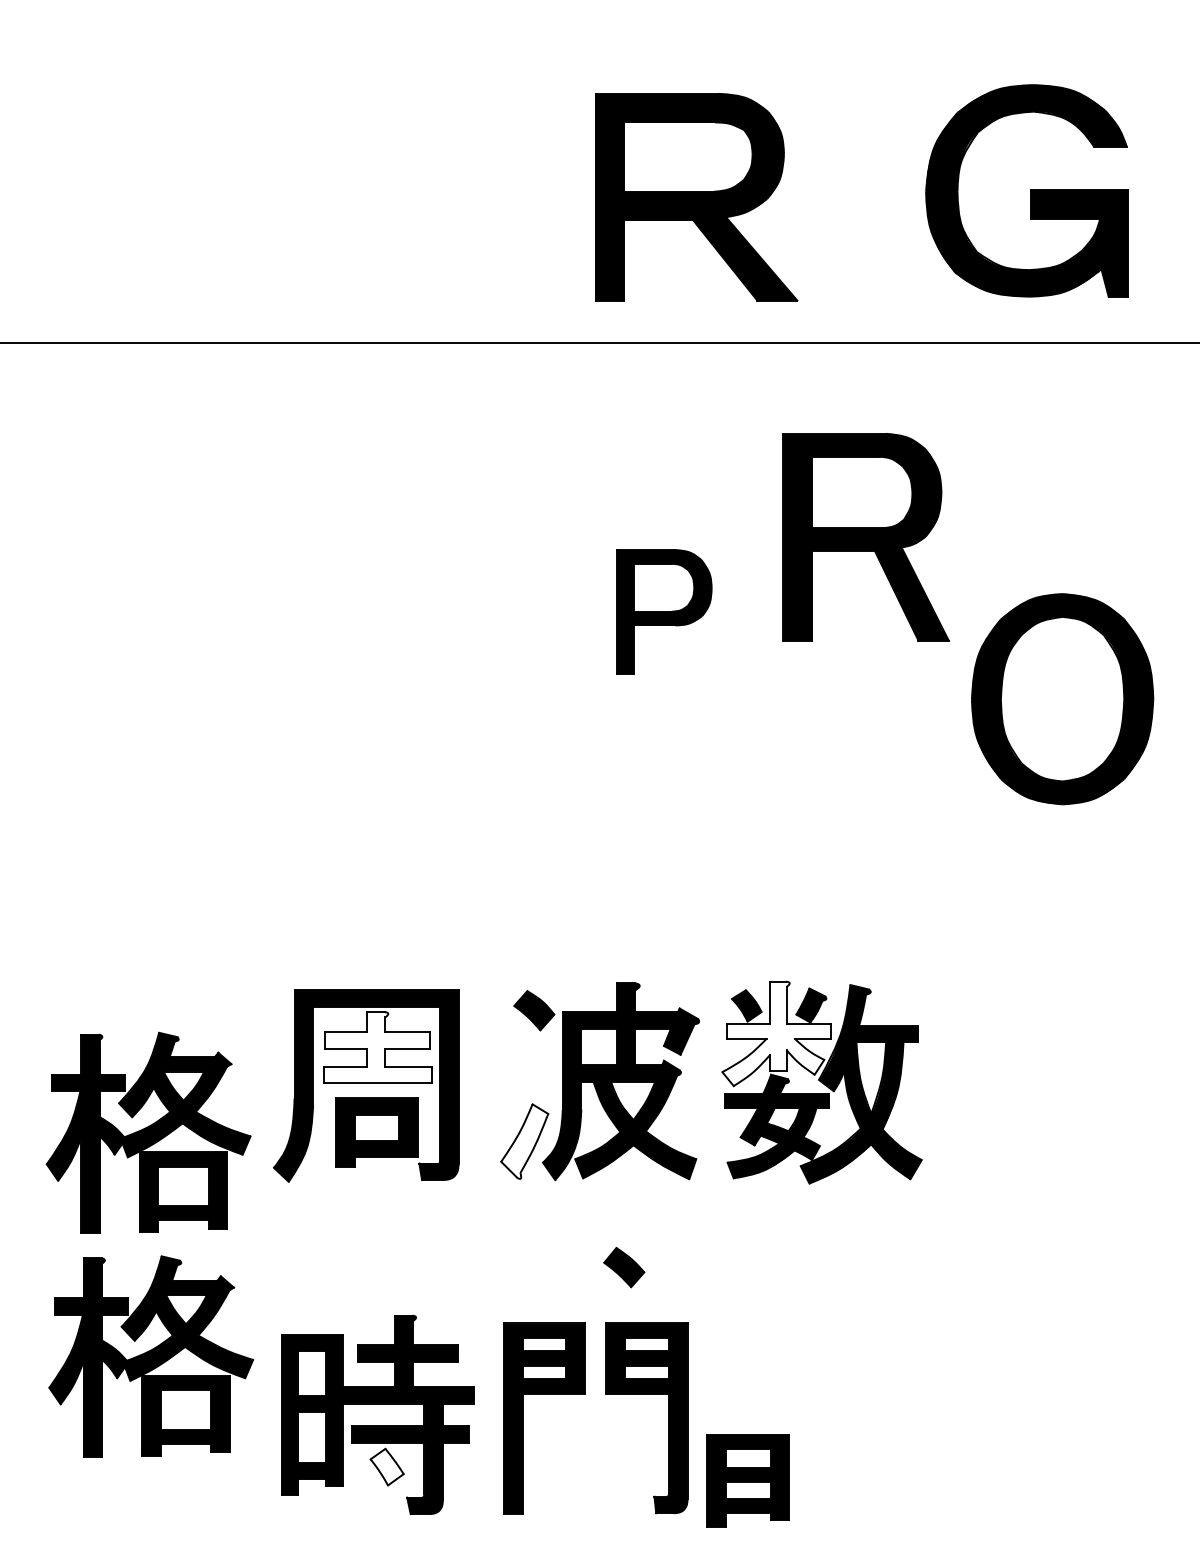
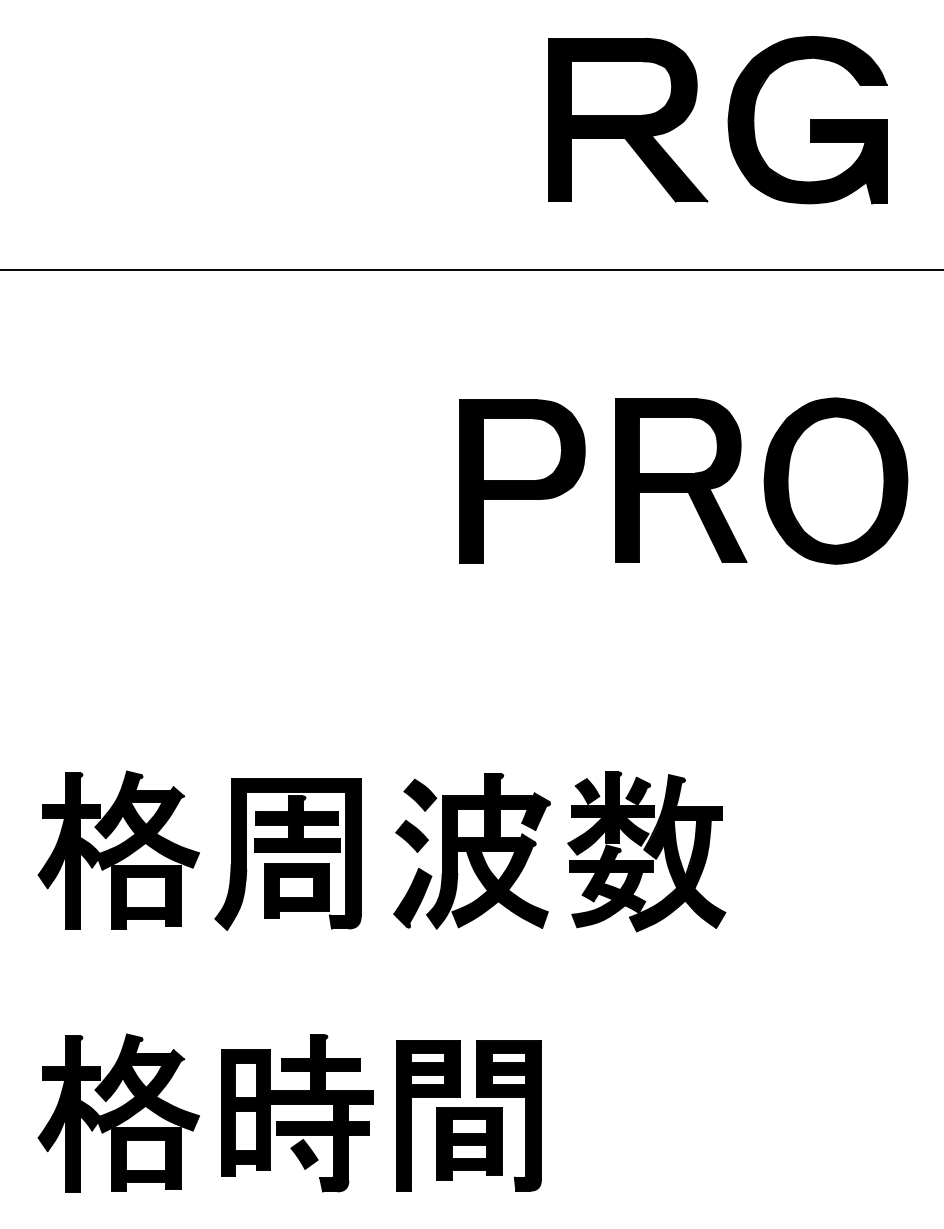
part: (1026, 191) -> (807, 120), moved
part: (697, 196) -> (628, 119), moved
part: (866, 537) -> (681, 480), moved
part: (664, 611) -> (522, 481), size x1.67
part: (1061, 698) -> (835, 480), moved
fill: (776, 1033) -> (610, 813), added
fill: (378, 1047) -> (297, 824), added
part: (148, 1131) -> (118, 849), moved
fill: (524, 1140) -> (412, 897), added
part: (623, 1267) -> (411, 836), moved
part: (150, 1355) -> (118, 1112), moved
fill: (387, 1467) -> (304, 1154), added
part: (748, 1479) -> (469, 1143), moved

